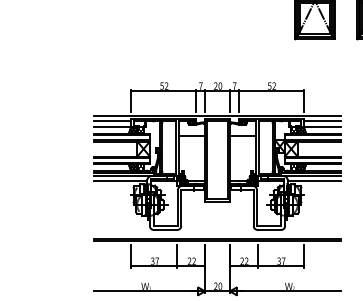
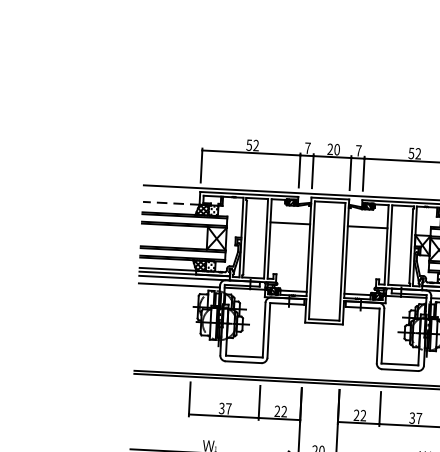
line: (112, 121) -> (171, 194), removed
line: (112, 127) -> (171, 203), solid -> dashed

